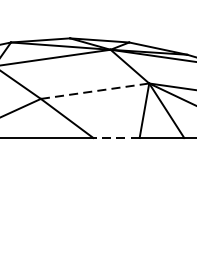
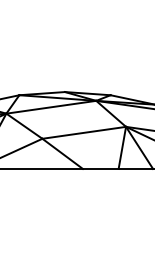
line: (95, 90) -> (84, 132), dashed -> solid
line: (116, 137) -> (100, 168), dashed -> solid

